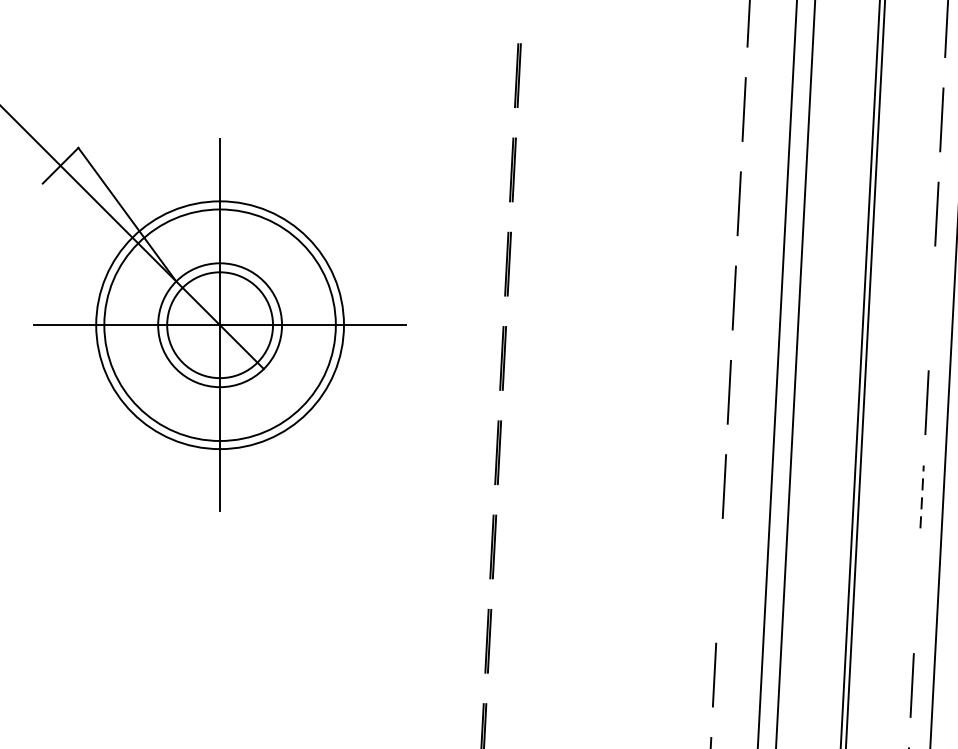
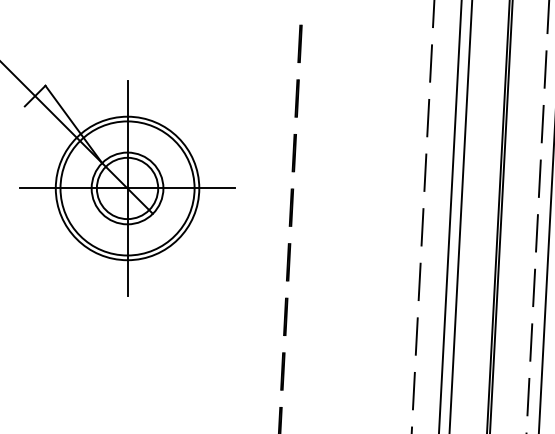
line: (931, 308) -> (539, 178), added
line: (922, 496) -> (534, 287), dashed -> solid
line: (718, 580) -> (416, 336), added
line: (917, 591) -> (531, 342), added

